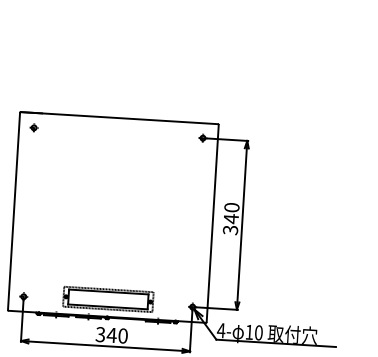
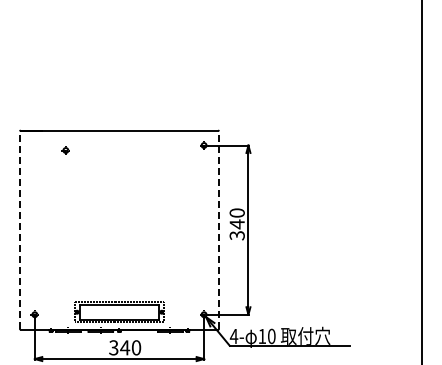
part: (33, 127) -> (65, 150), moved
line: (13, 211) -> (19, 230), solid -> dashed
line: (213, 223) -> (219, 230), solid -> dashed

